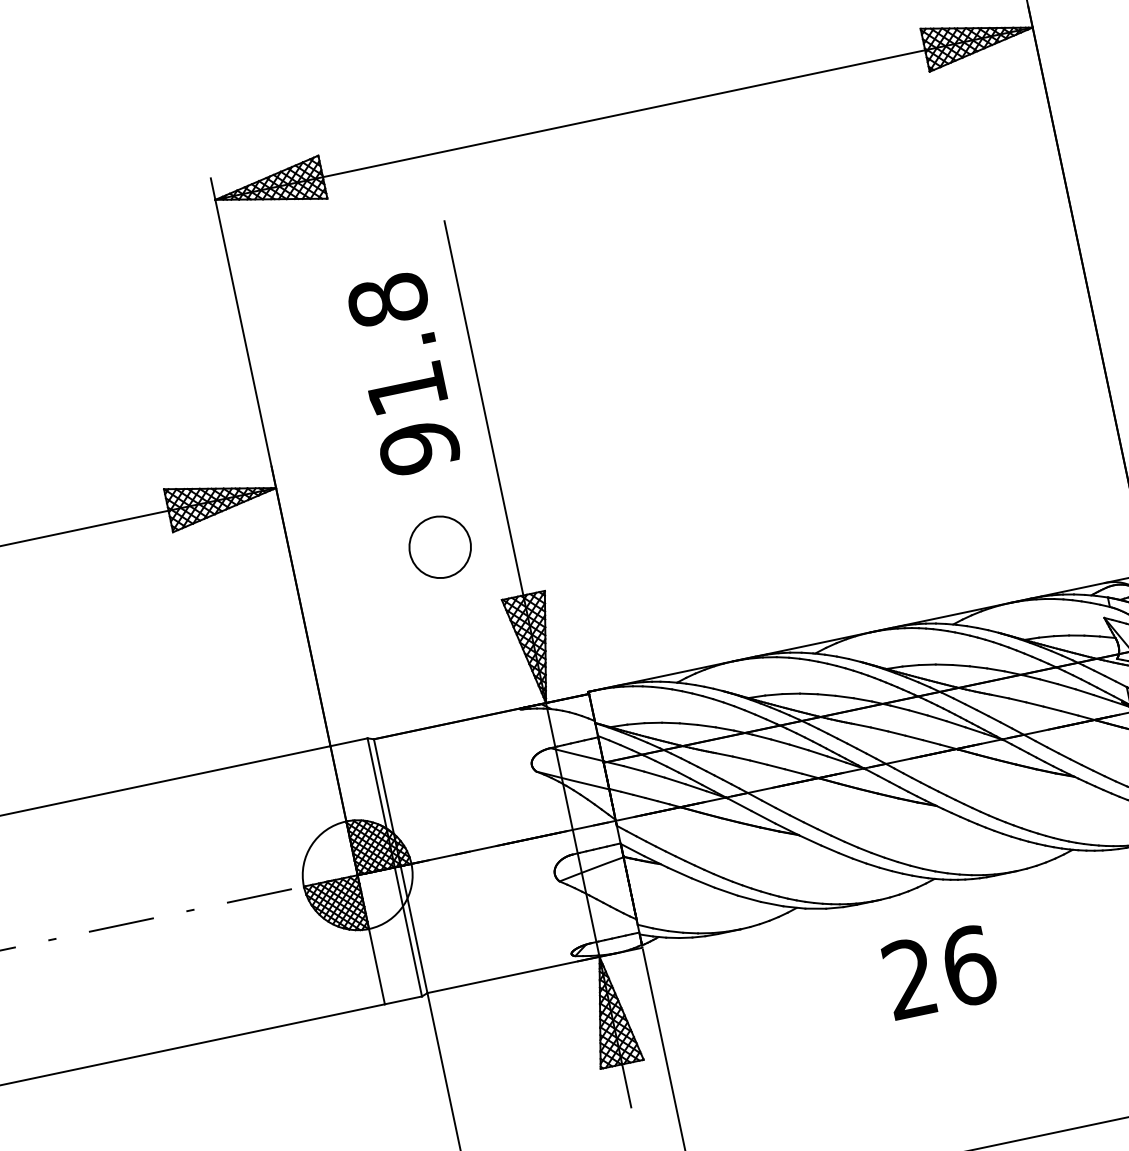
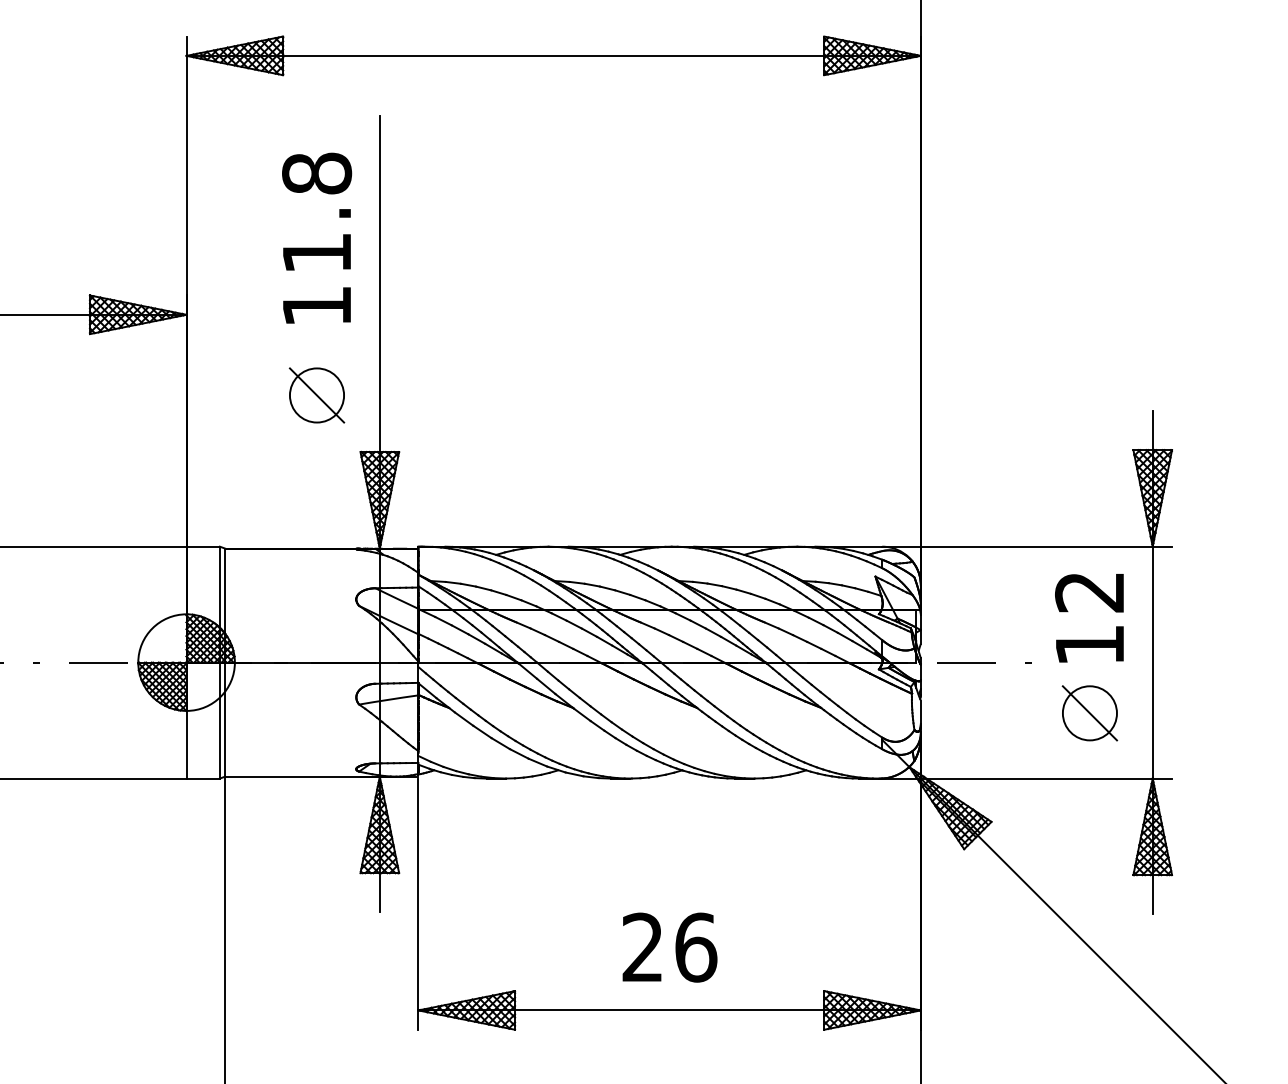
text: (419, 448) -> (317, 306), 91.8 -> 11.8
line: (439, 547) -> (316, 395), added
text: (939, 972) -> (669, 947), moved

